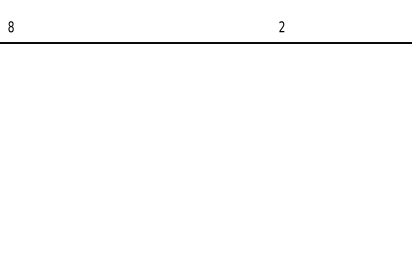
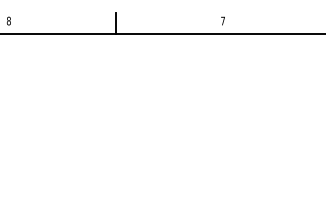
text: (281, 26) -> (222, 20), 2 -> 7
line: (146, 29) -> (115, 23), added

